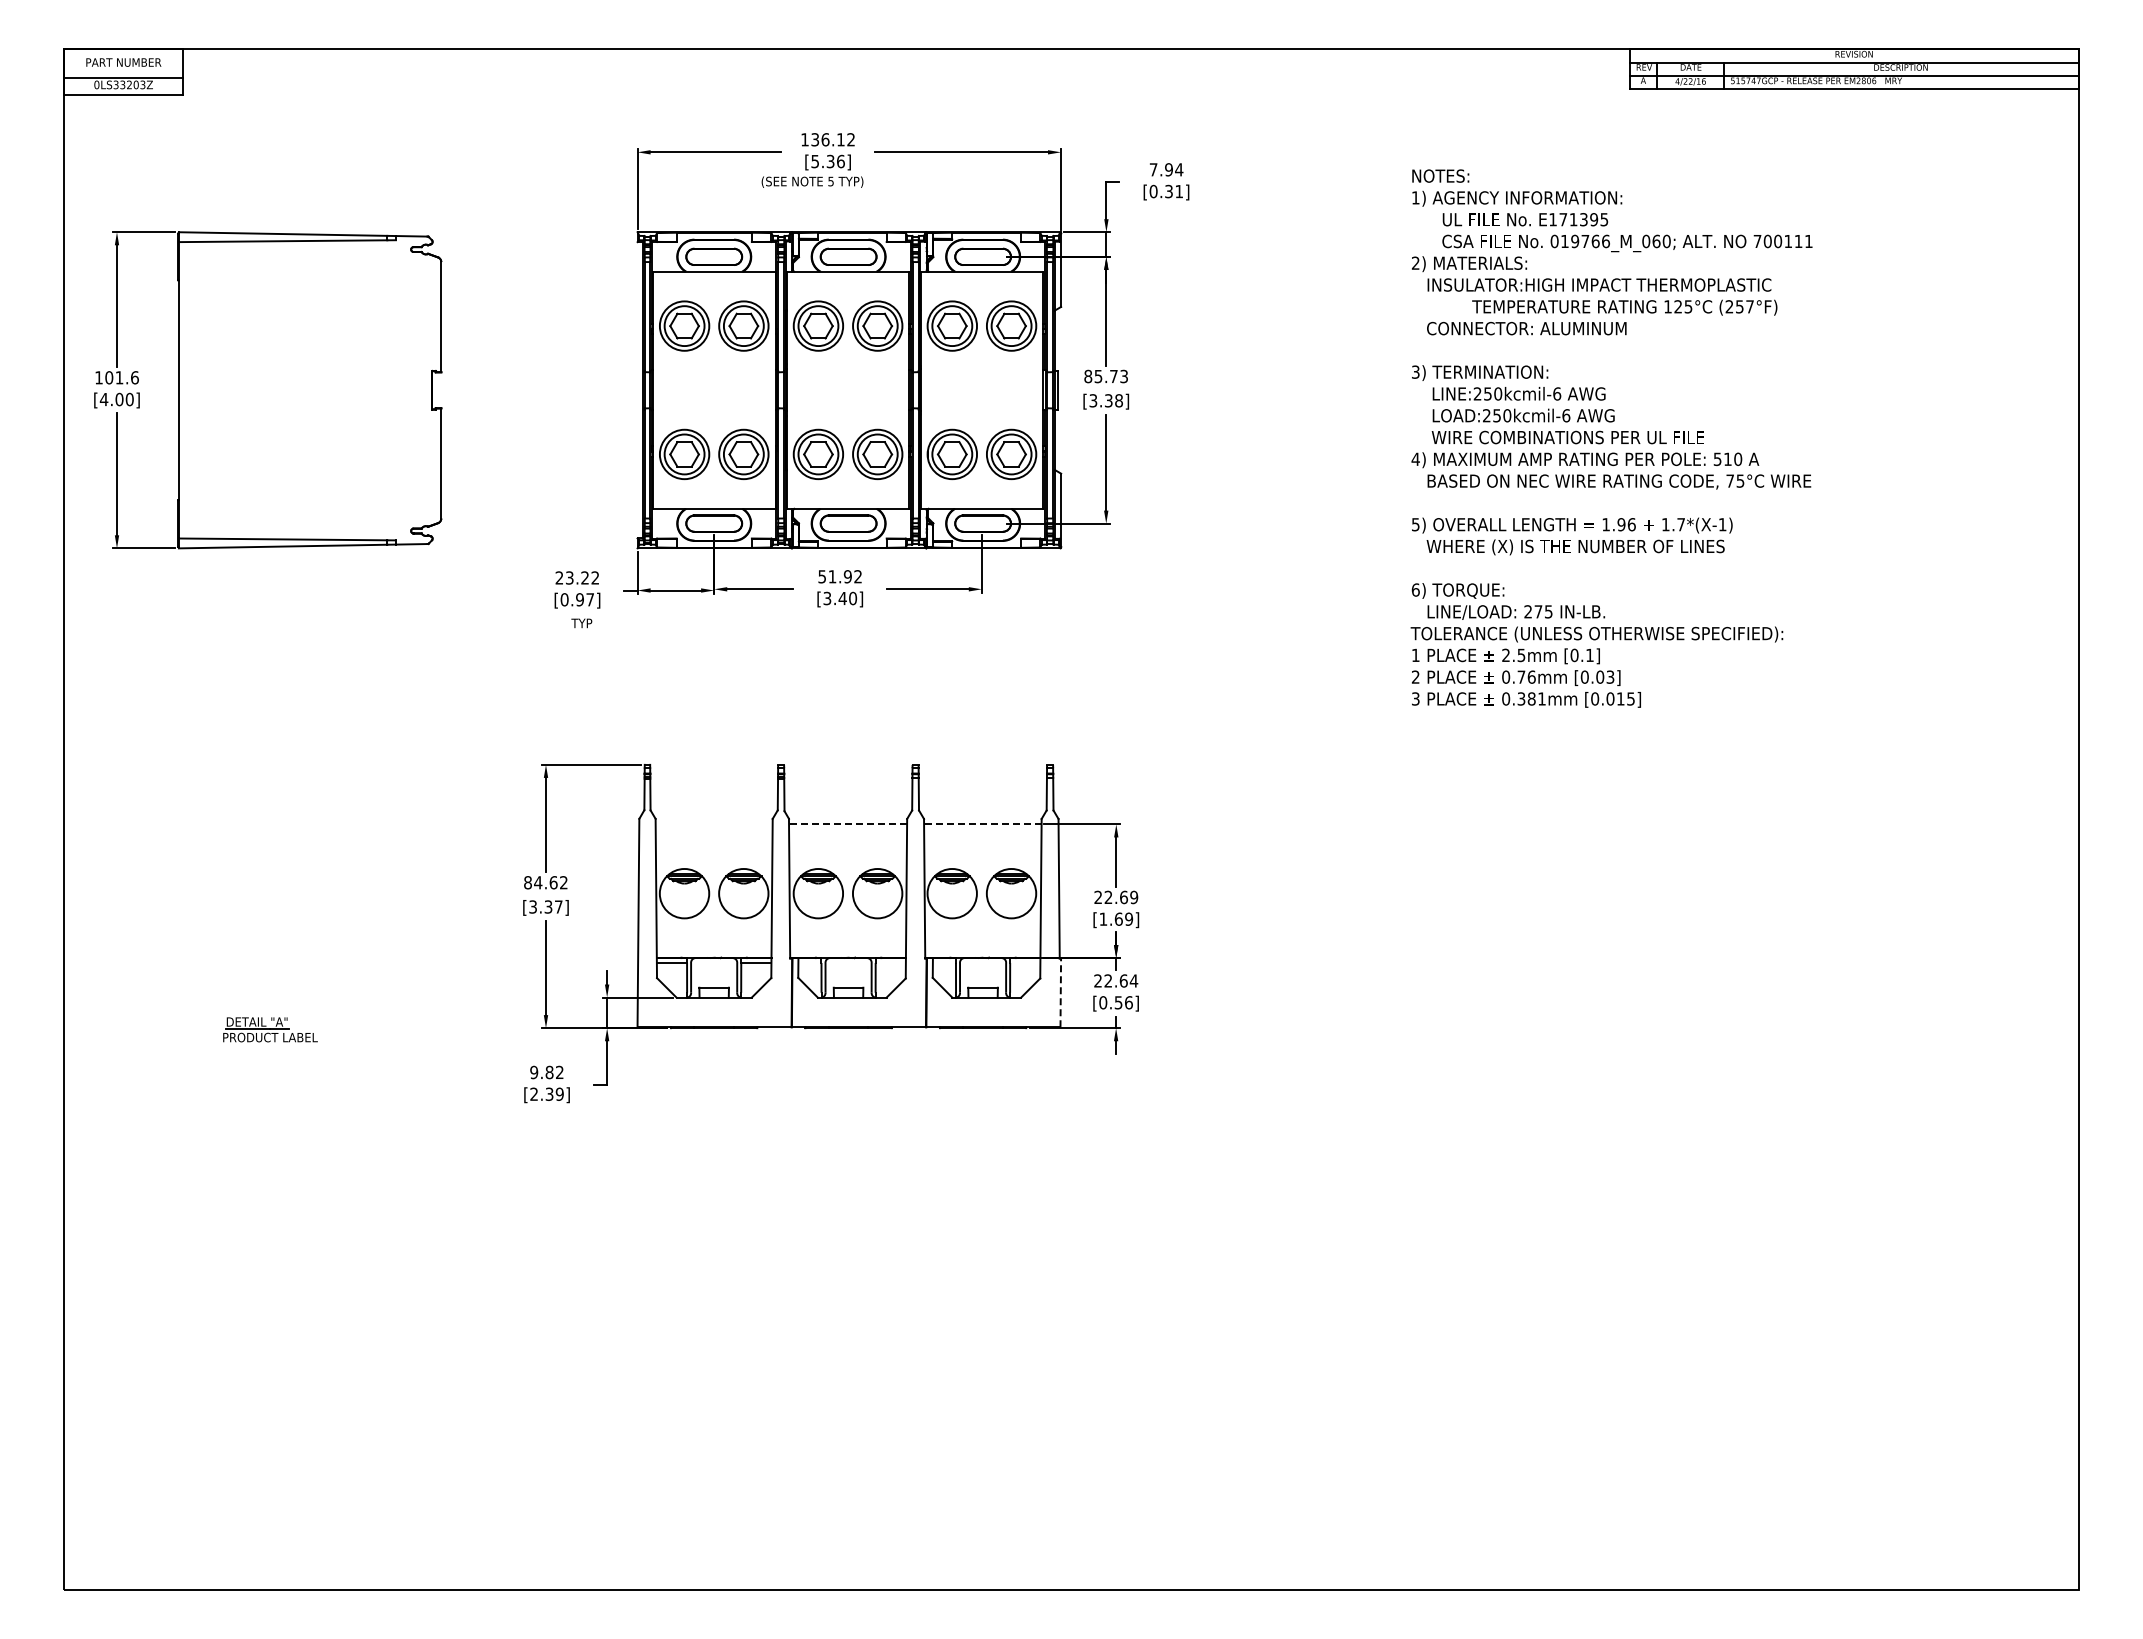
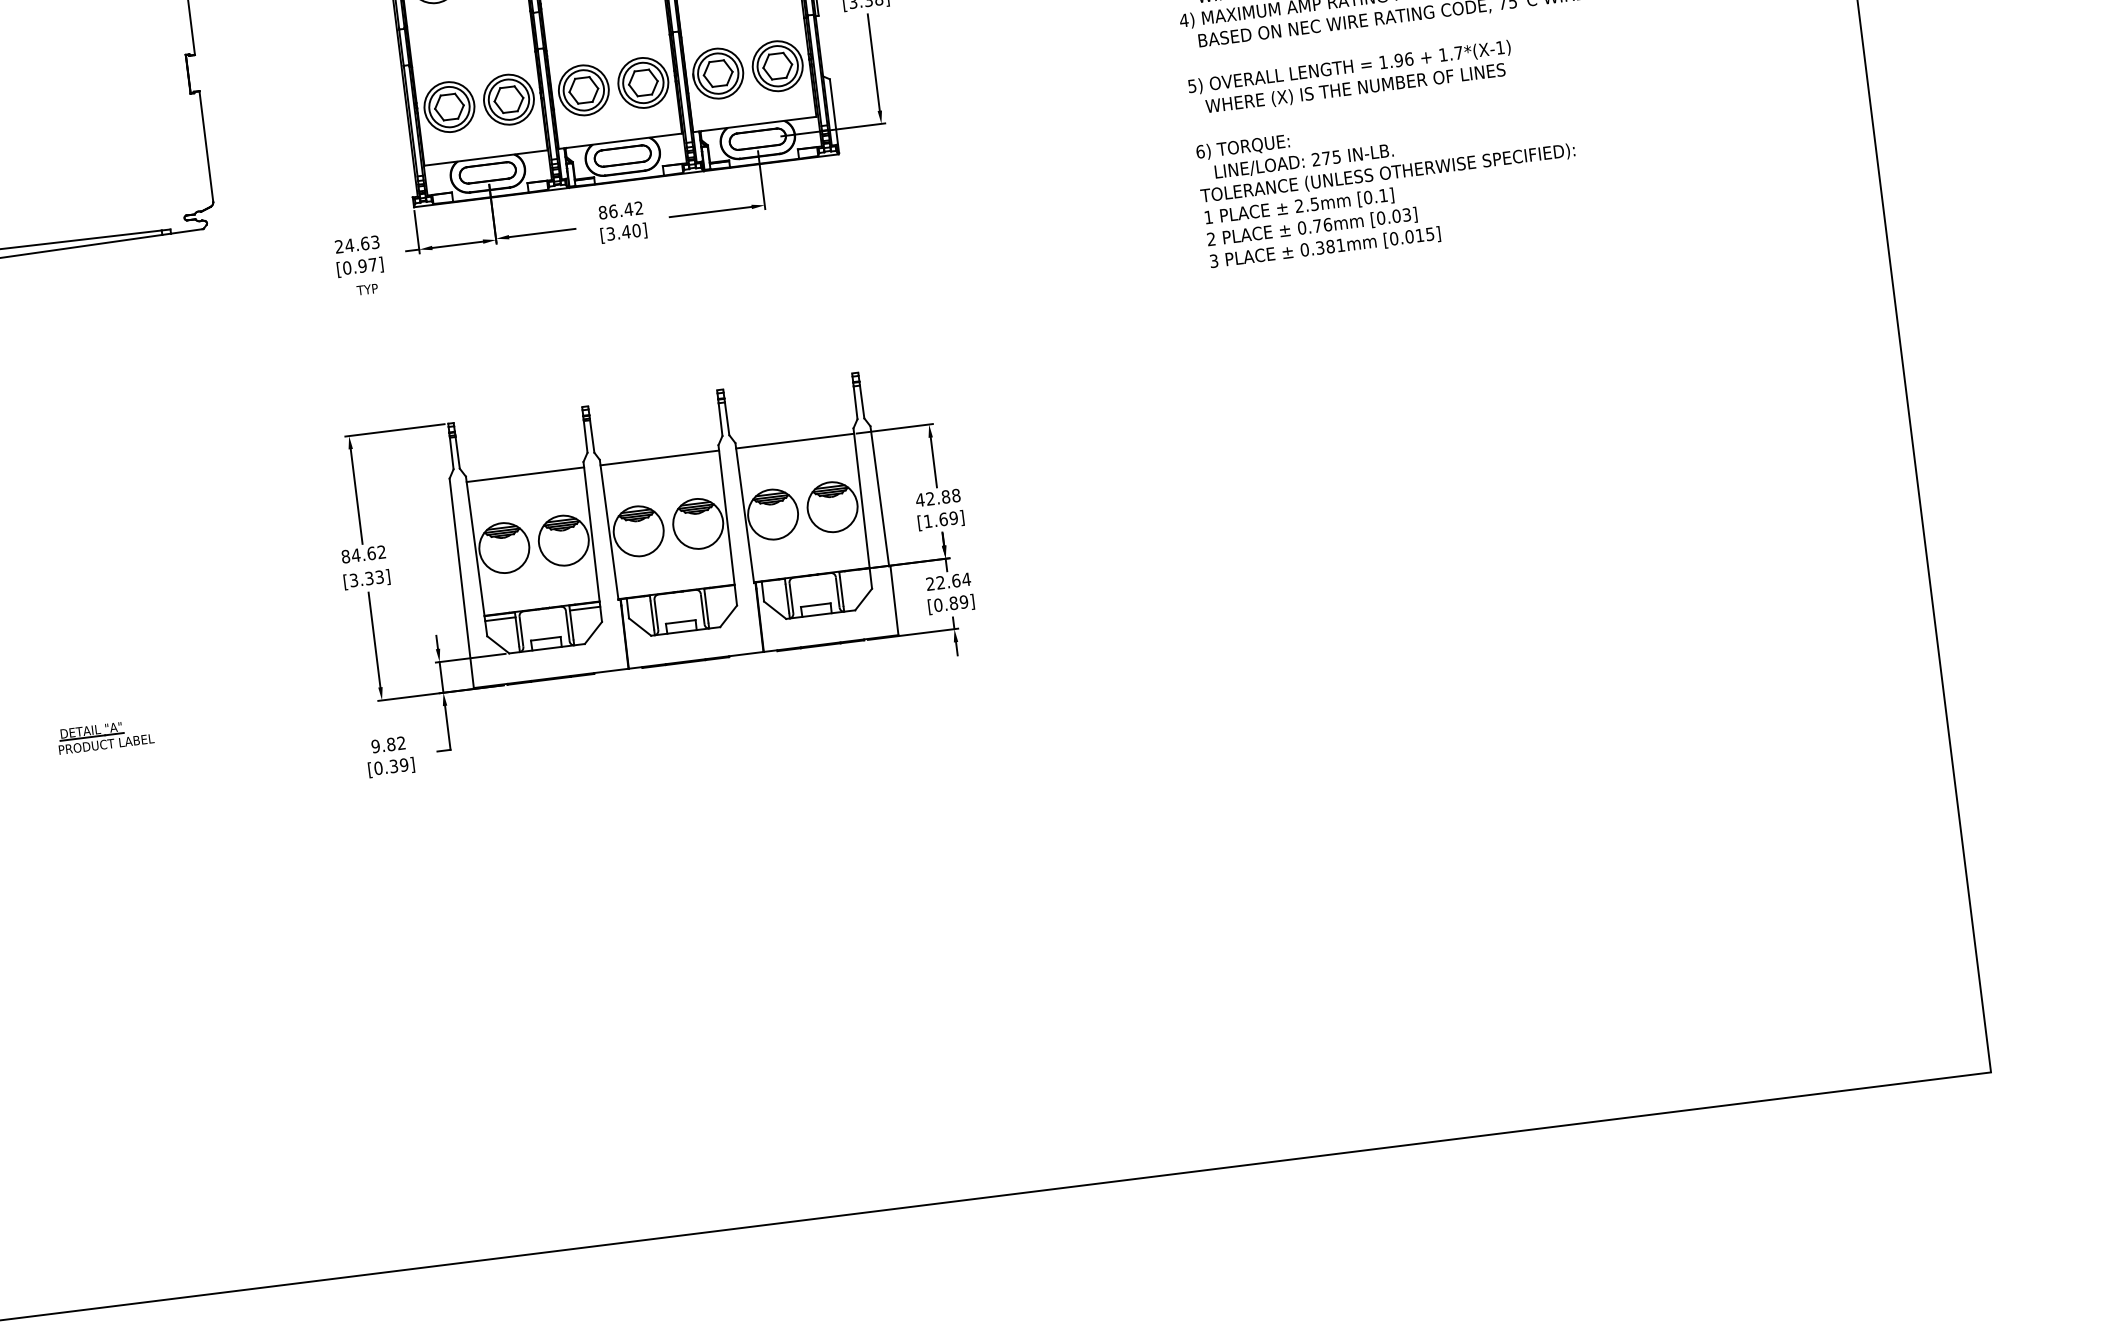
text: (835, 576) -> (616, 210), 51.92 -> 86.42
text: (582, 577) -> (362, 243), 23.22 -> 24.63
line: (713, 824) -> (524, 475), added
line: (847, 824) -> (659, 458), dashed -> solid
line: (982, 824) -> (794, 441), dashed -> solid
text: (1116, 897) -> (938, 497), 22.69 -> 42.88
text: (558, 906) -> (379, 576), [3.37] -> [3.33]
line: (1060, 992) -> (894, 600), dashed -> solid
text: (1123, 1002) -> (958, 602), [0.56] -> [0.89]
text: (534, 1093) -> (378, 767), [2.39] -> [0.39]

